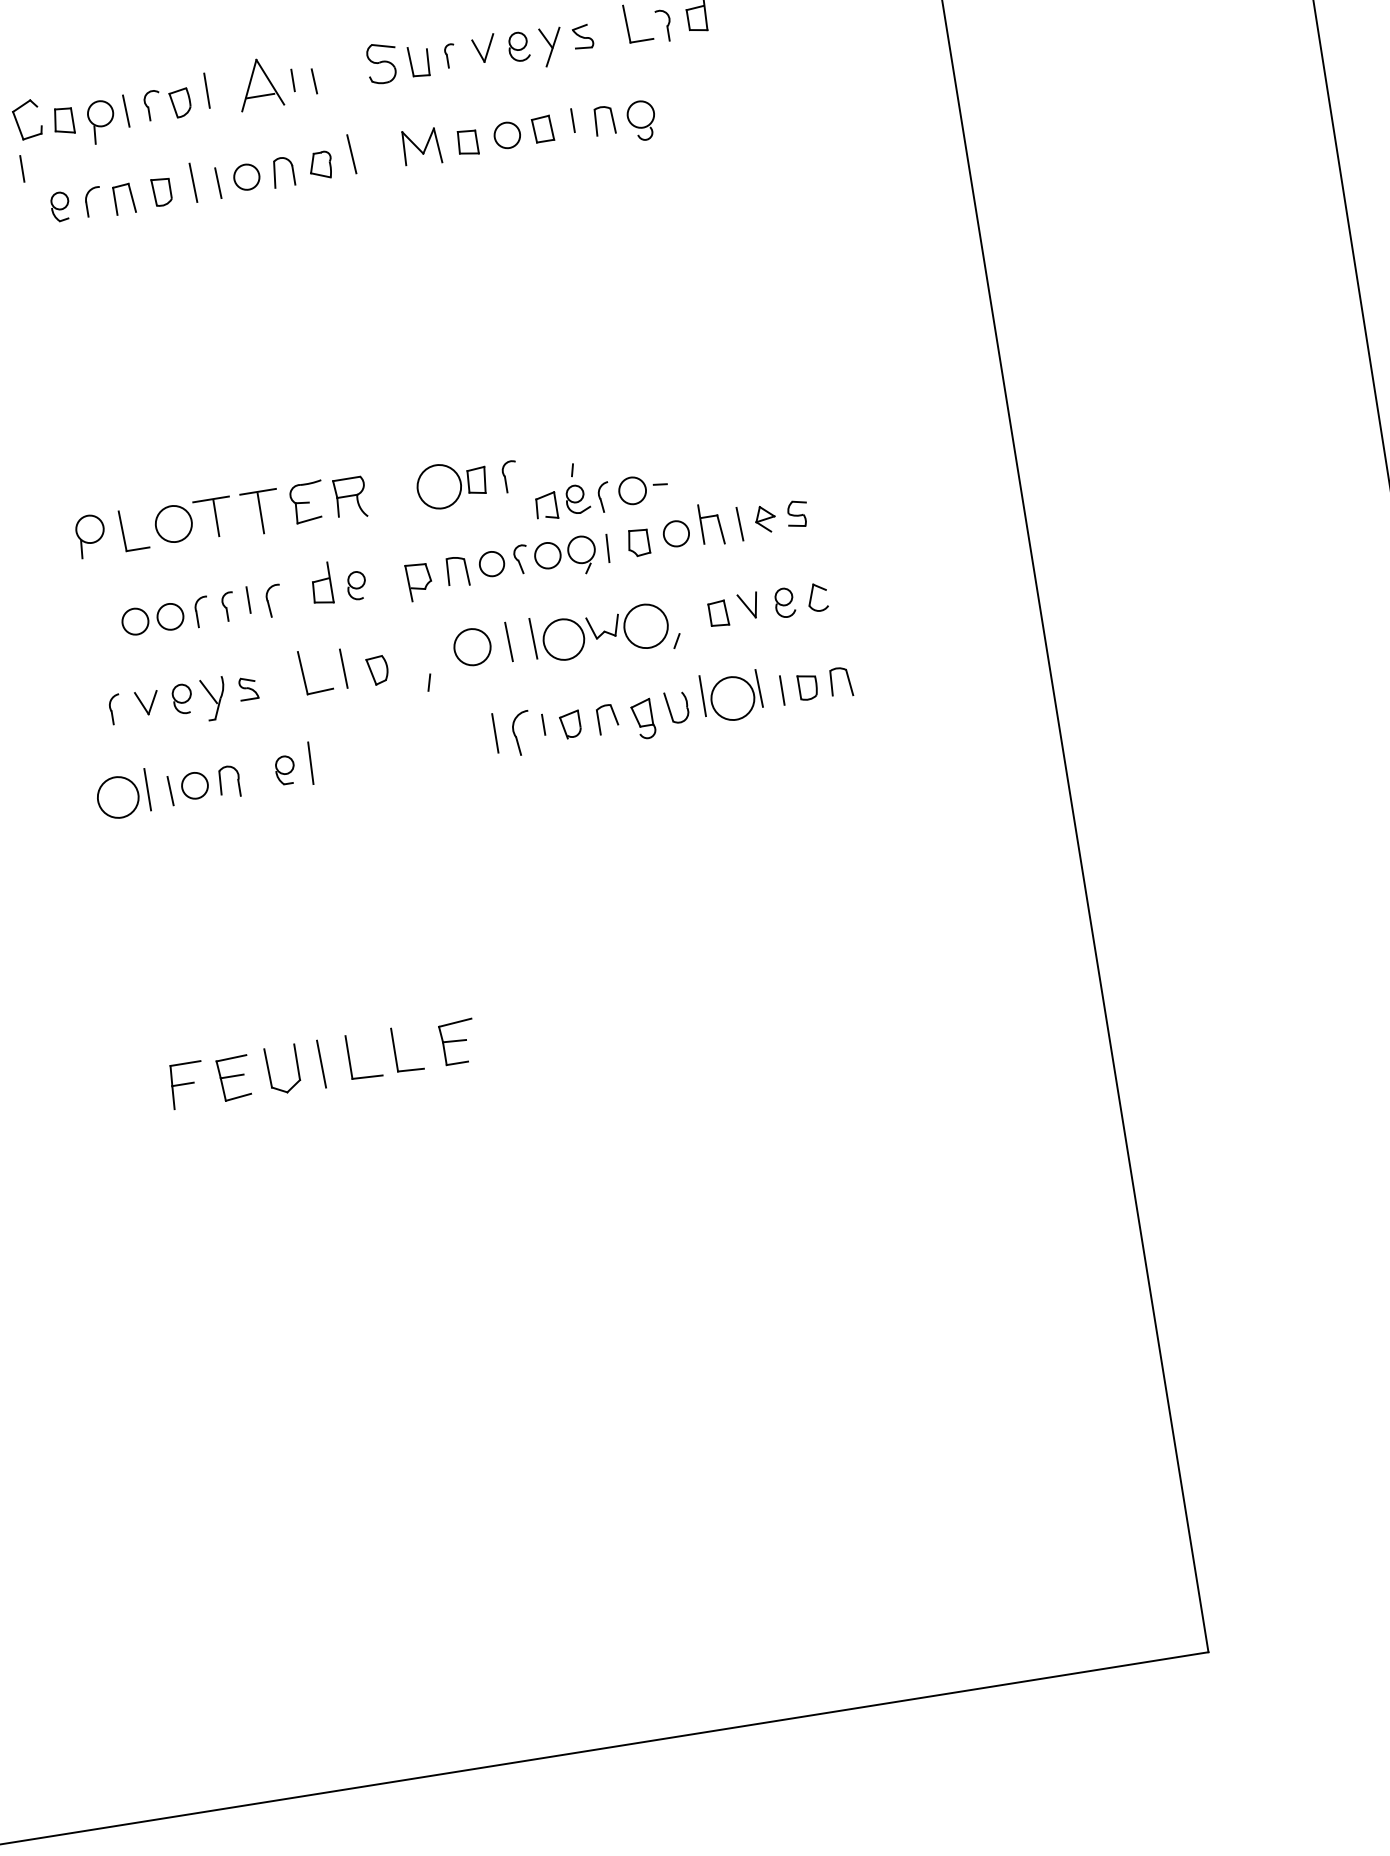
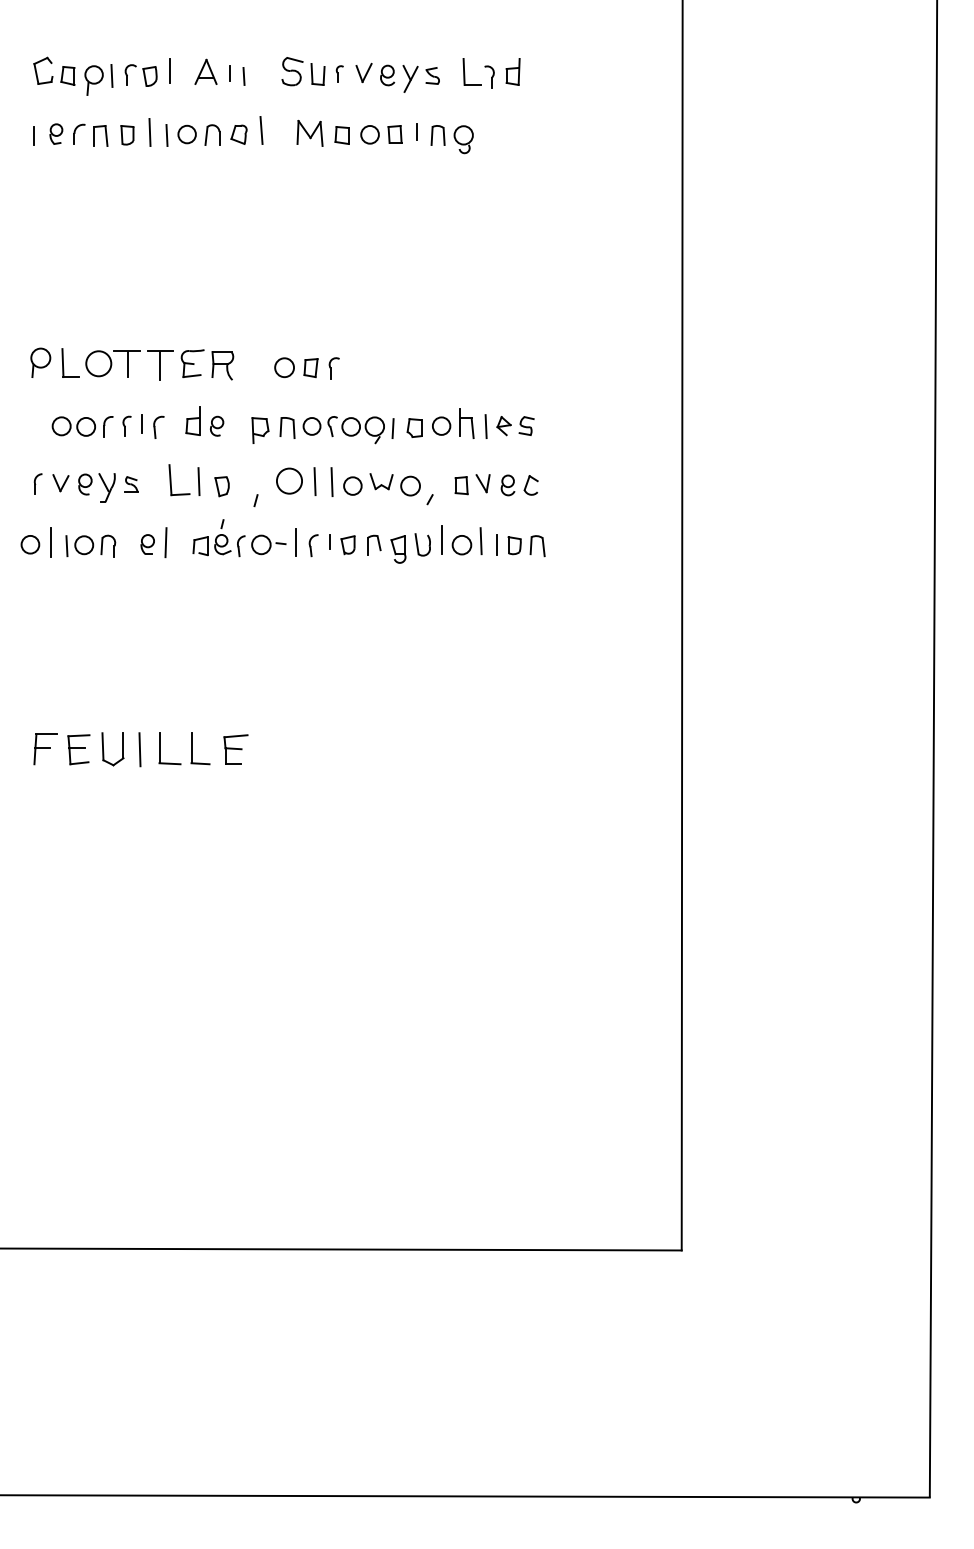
part: (258, 83) -> (205, 71), size x0.71
line: (20, 168) -> (33, 135), moved
circle: (439, 486) -> (284, 367), size x0.62
part: (599, 486) -> (239, 538), moved
circle: (645, 625) -> (410, 485), size x0.62
circle: (563, 638) -> (352, 485), size x0.62
circle: (732, 697) -> (461, 544), size x0.62
part: (521, 733) -> (313, 545), size x0.71
circle: (118, 797) -> (30, 544), size x0.62

